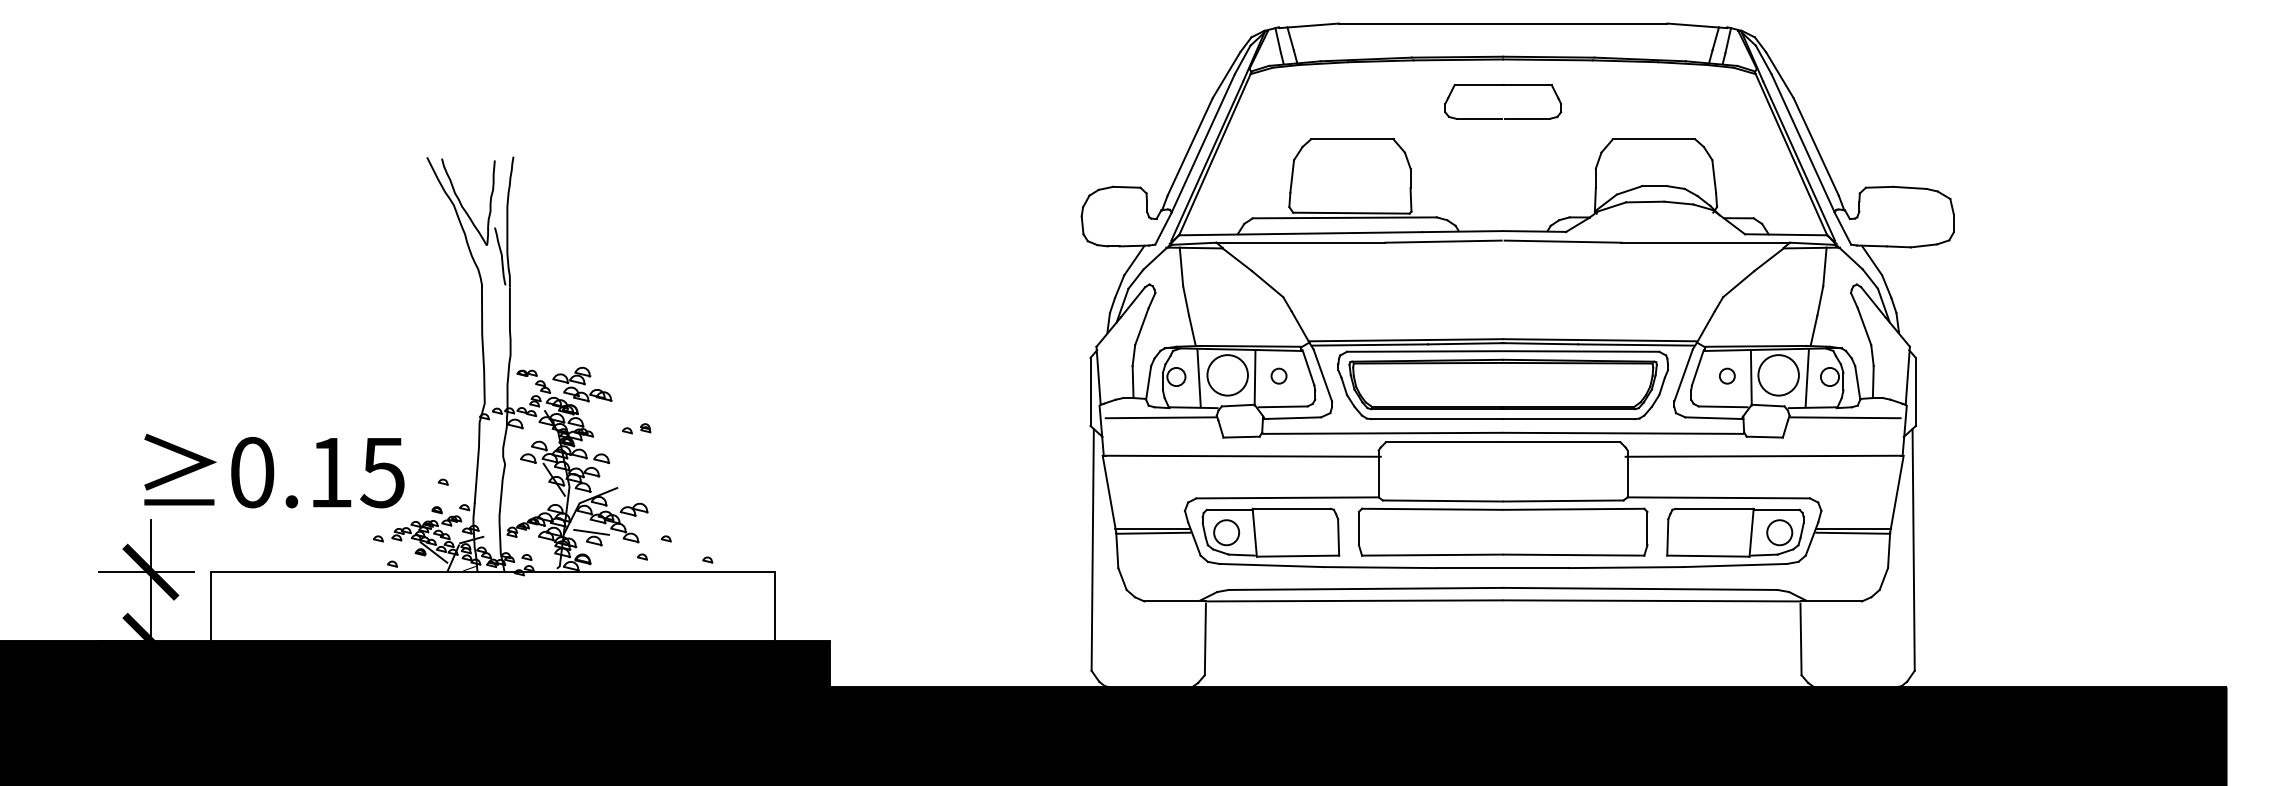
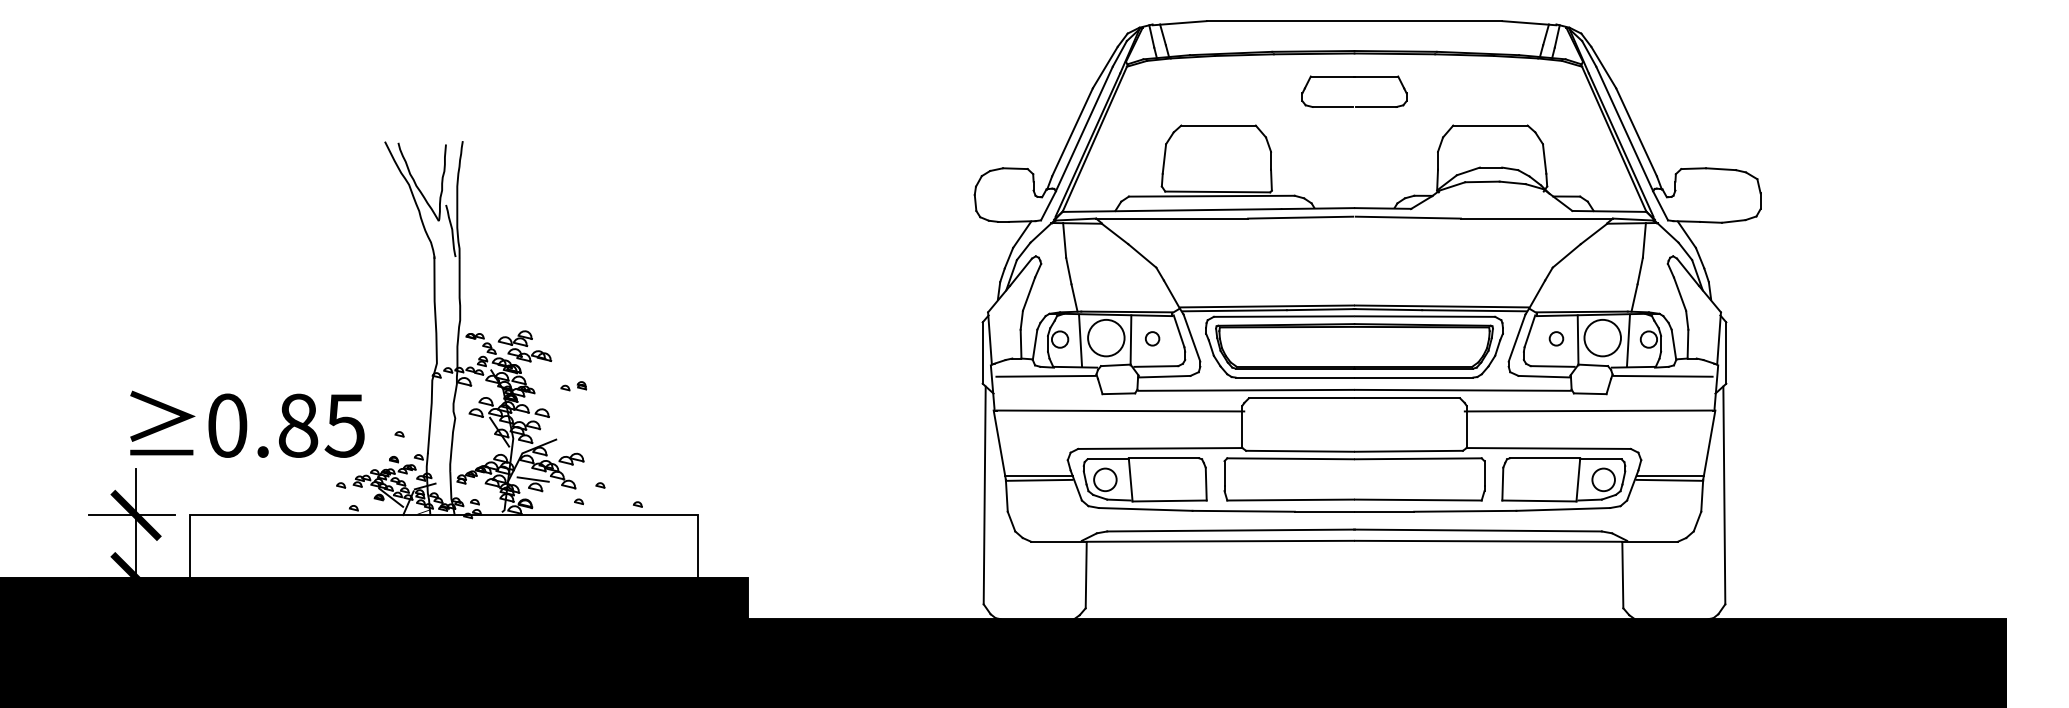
text: (331, 472) -> (298, 425), 0.15 -> 0.85

